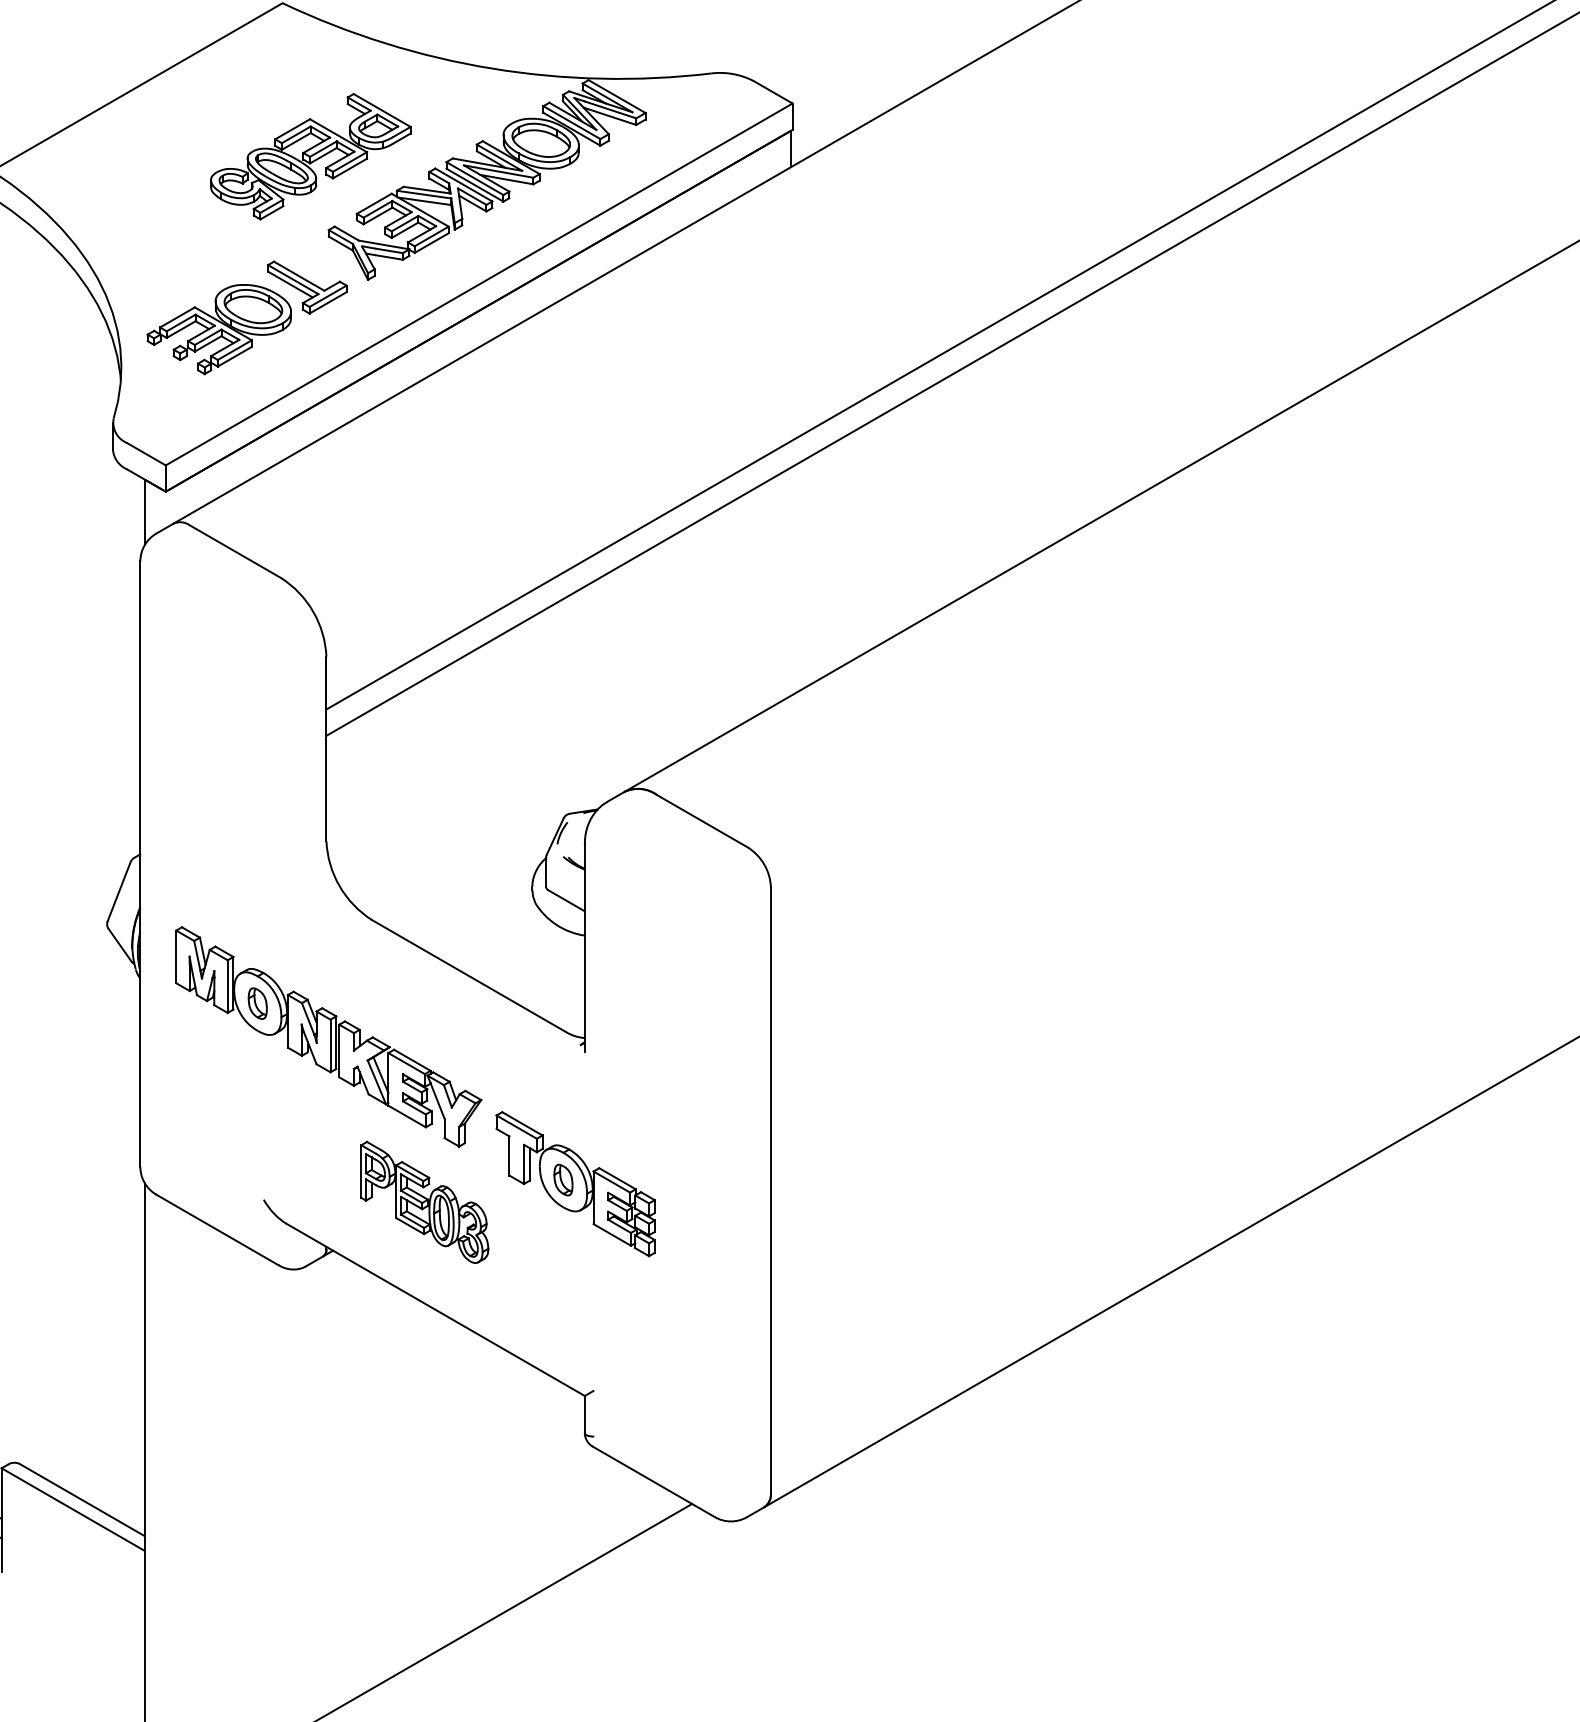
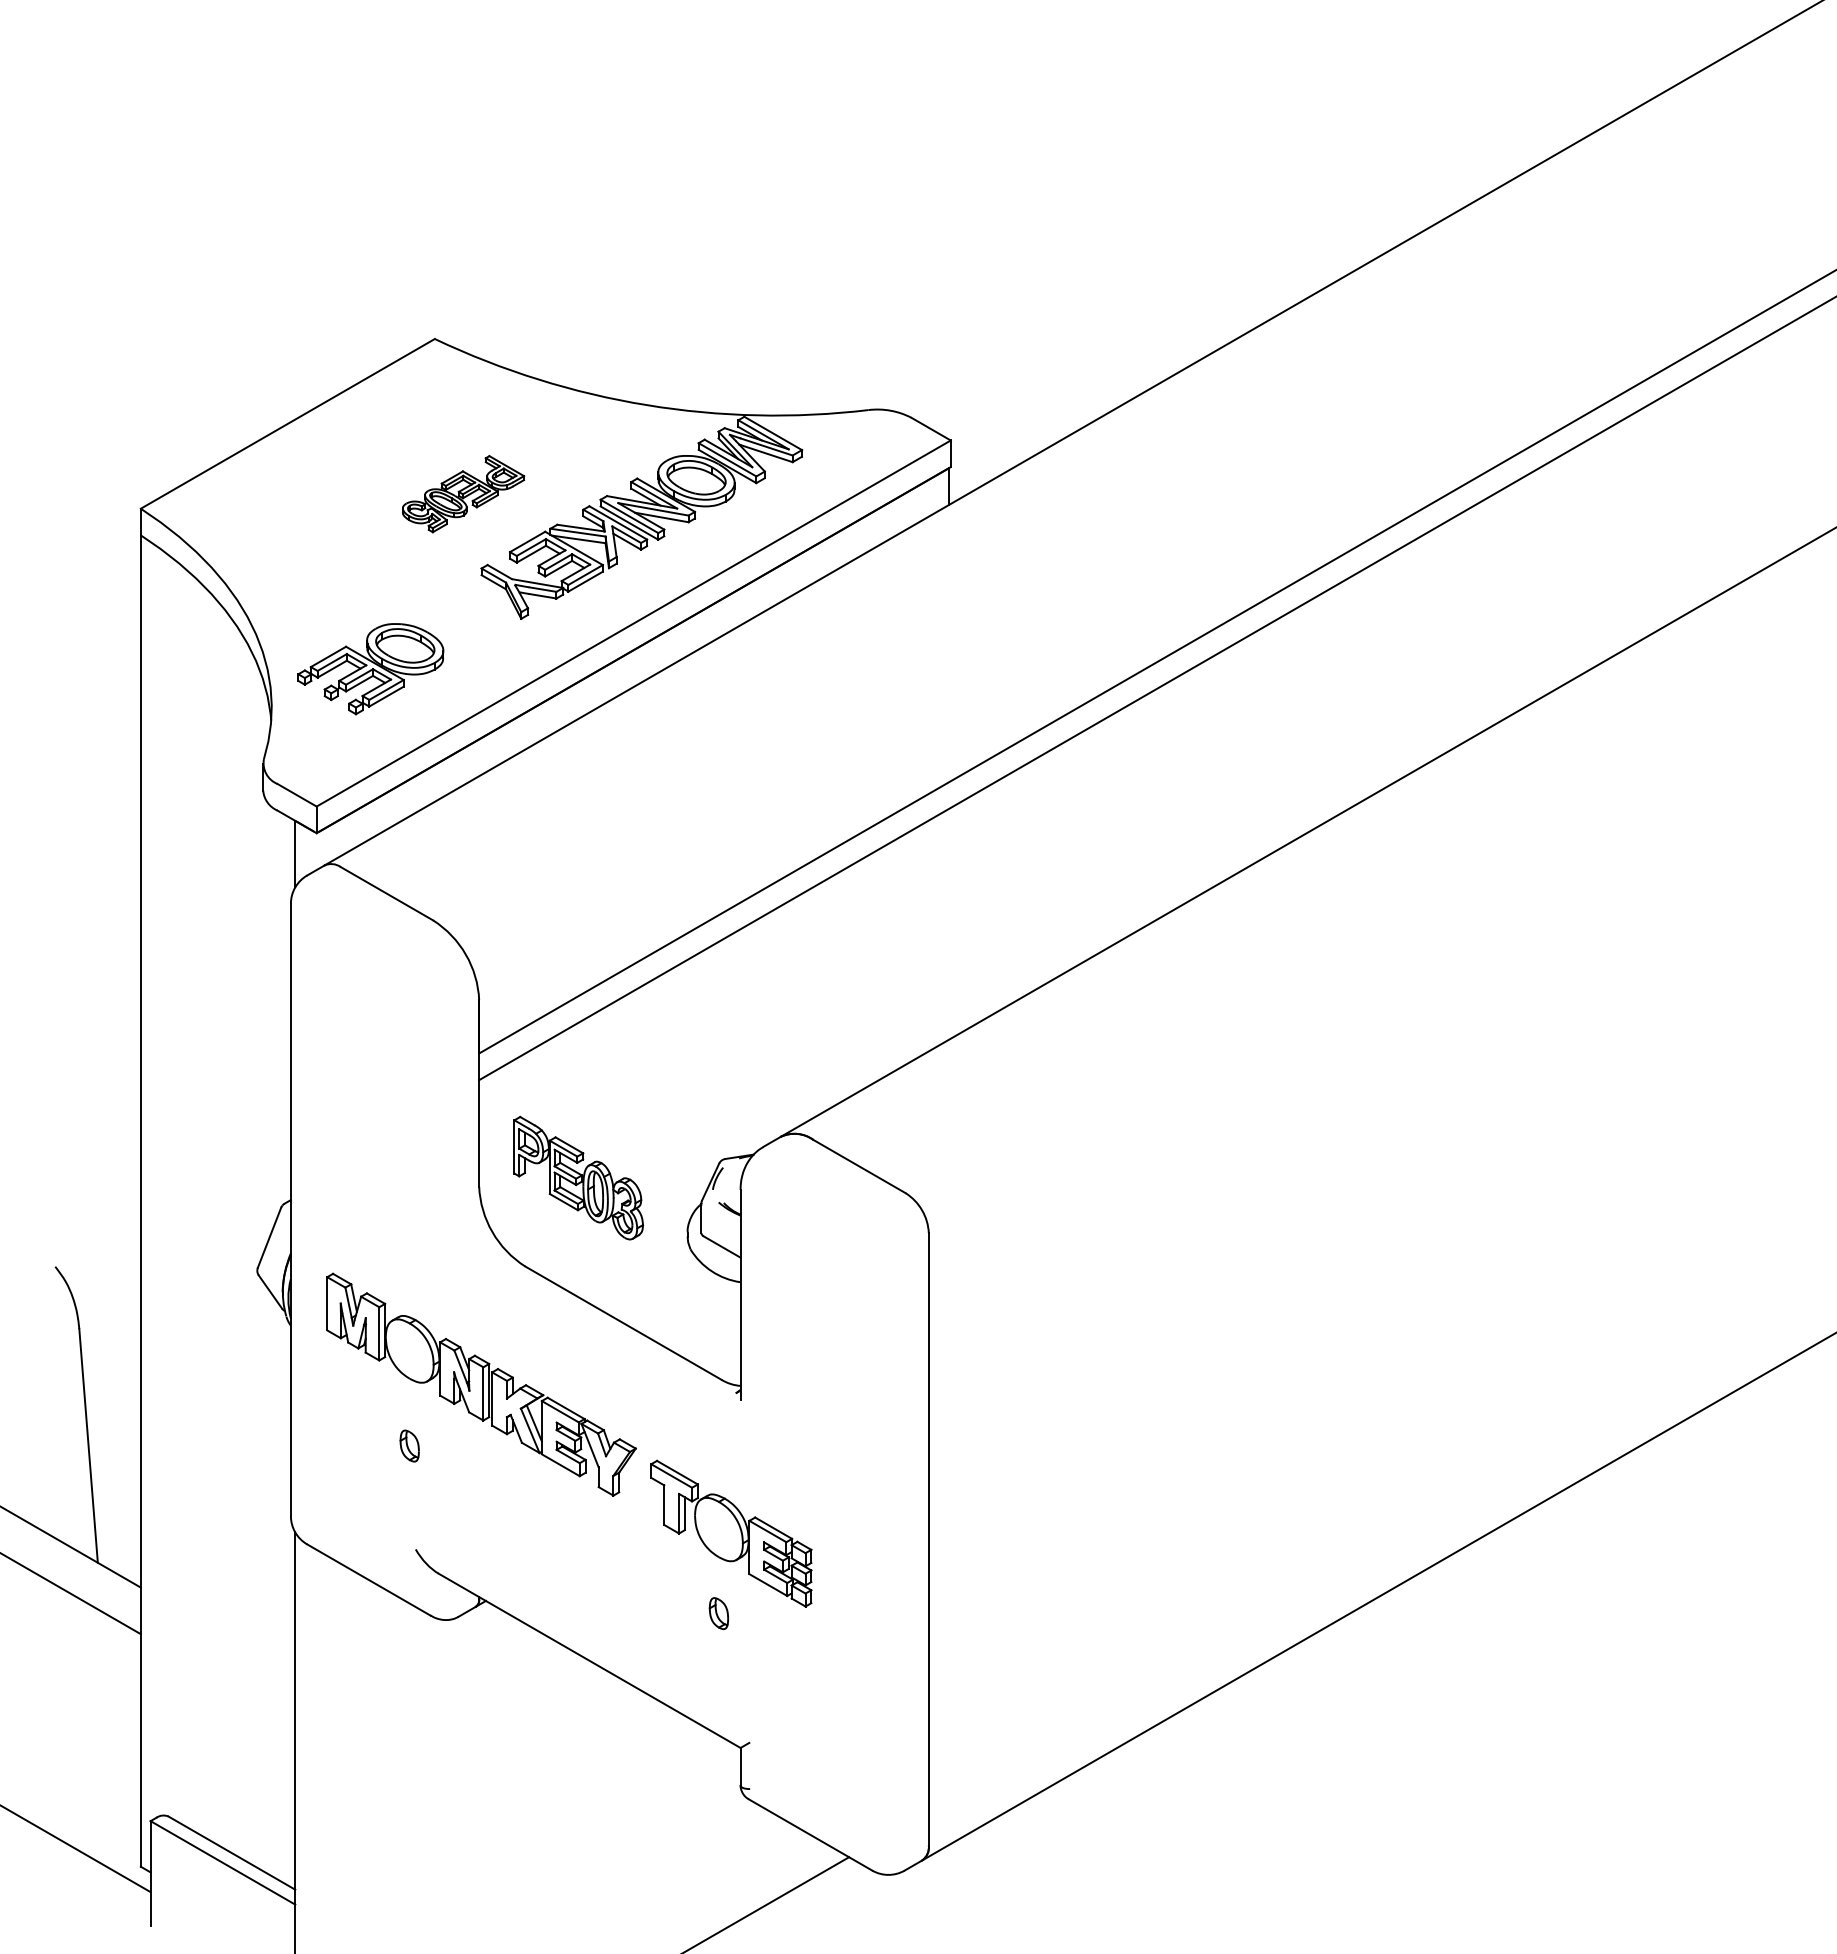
part: (310, 155) -> (463, 493), size x0.6
part: (306, 287) -> (459, 626), removed
part: (257, 1003) -> (409, 1445), moved
part: (563, 1180) -> (718, 1613), moved
part: (424, 1201) -> (578, 1177), moved

